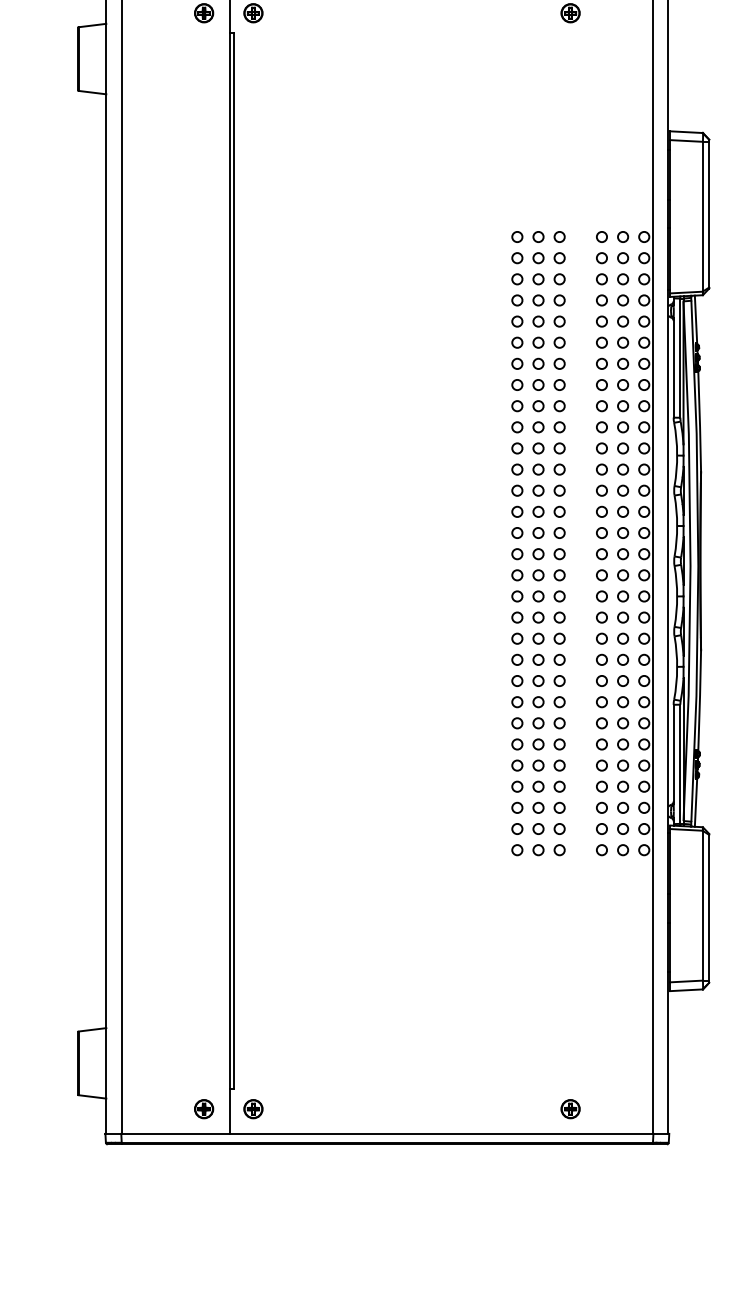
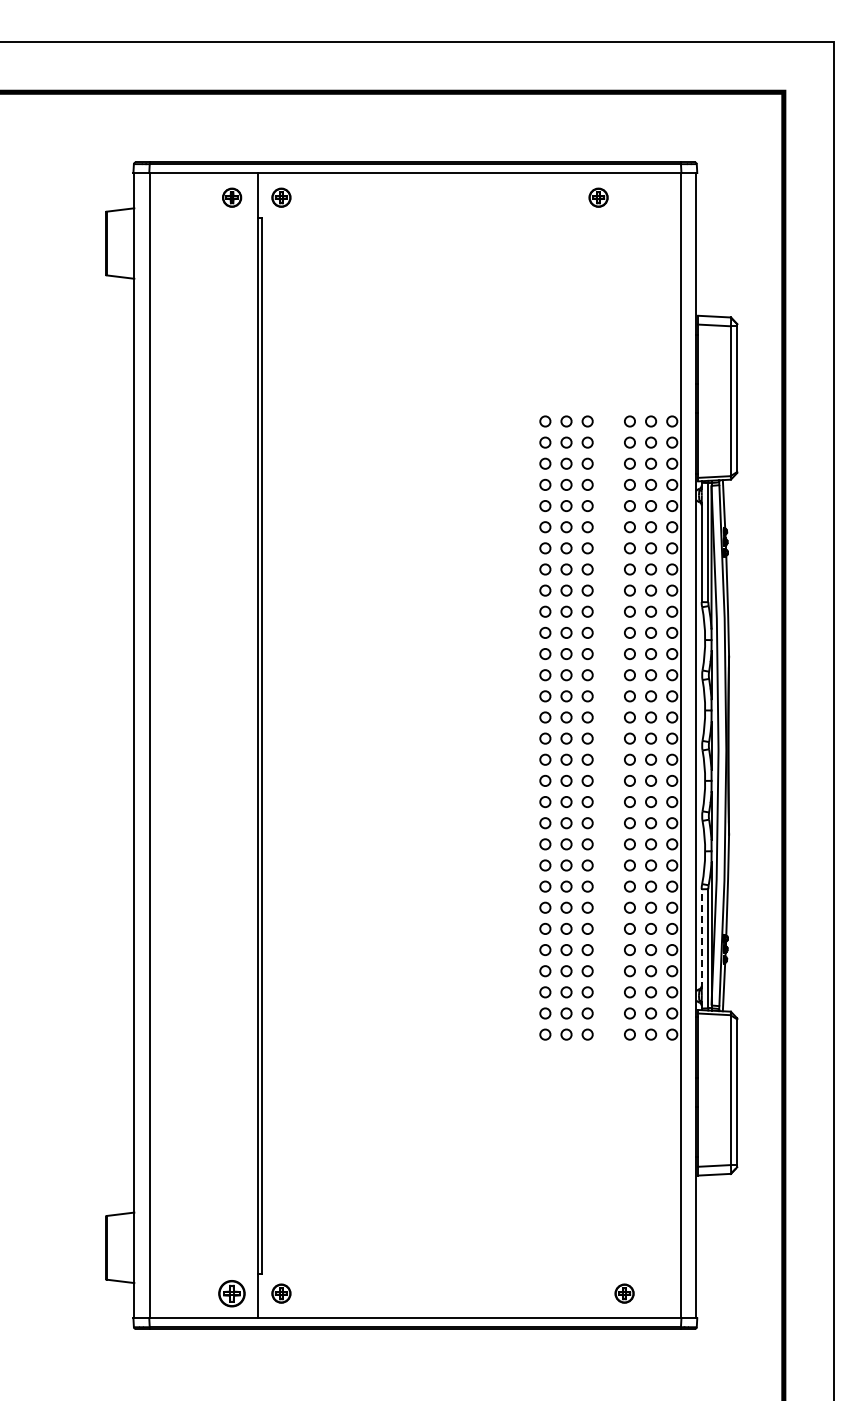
line: (673, 755) -> (701, 939), solid -> dashed
part: (204, 1109) -> (232, 1293), size x1.4
part: (570, 1109) -> (624, 1293), moved

